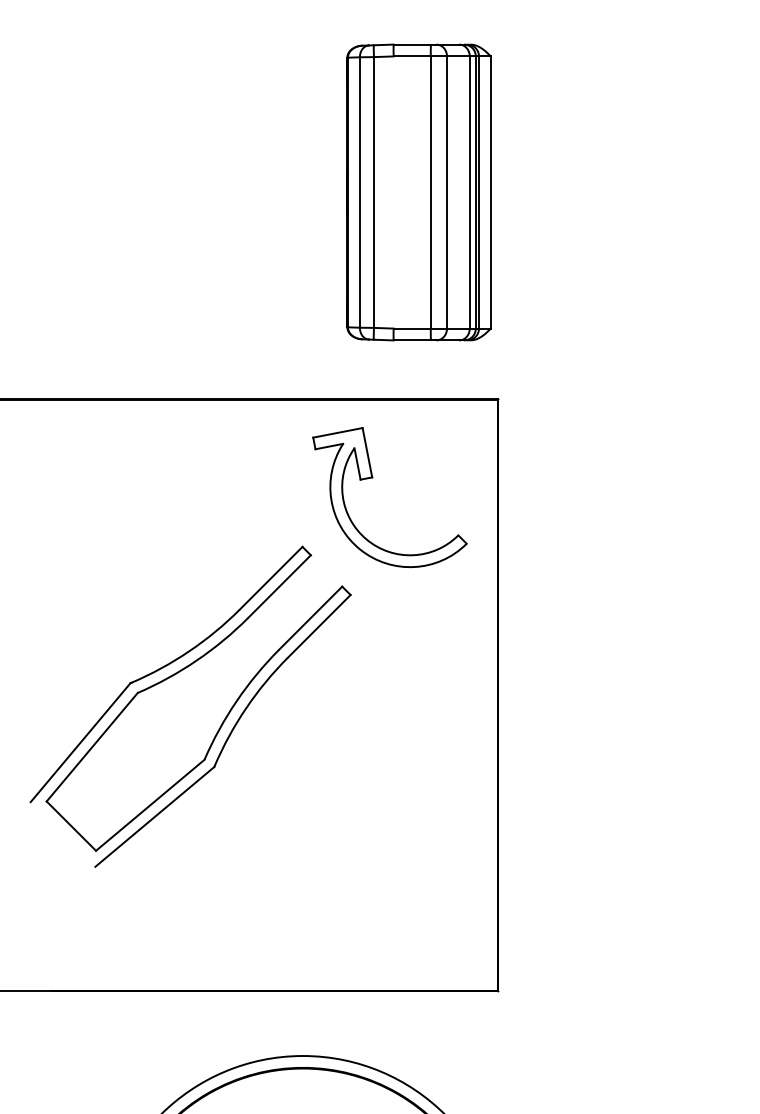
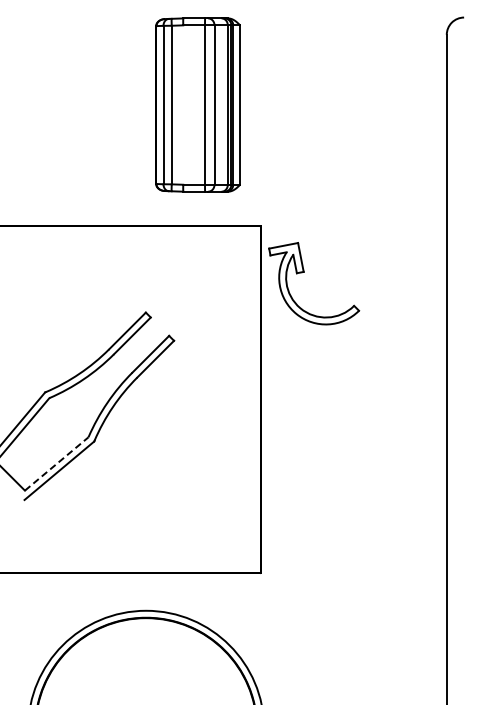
part: (417, 191) -> (197, 104), moved
part: (373, 478) -> (304, 272), moved
line: (151, 804) -> (57, 463), solid -> dashed

